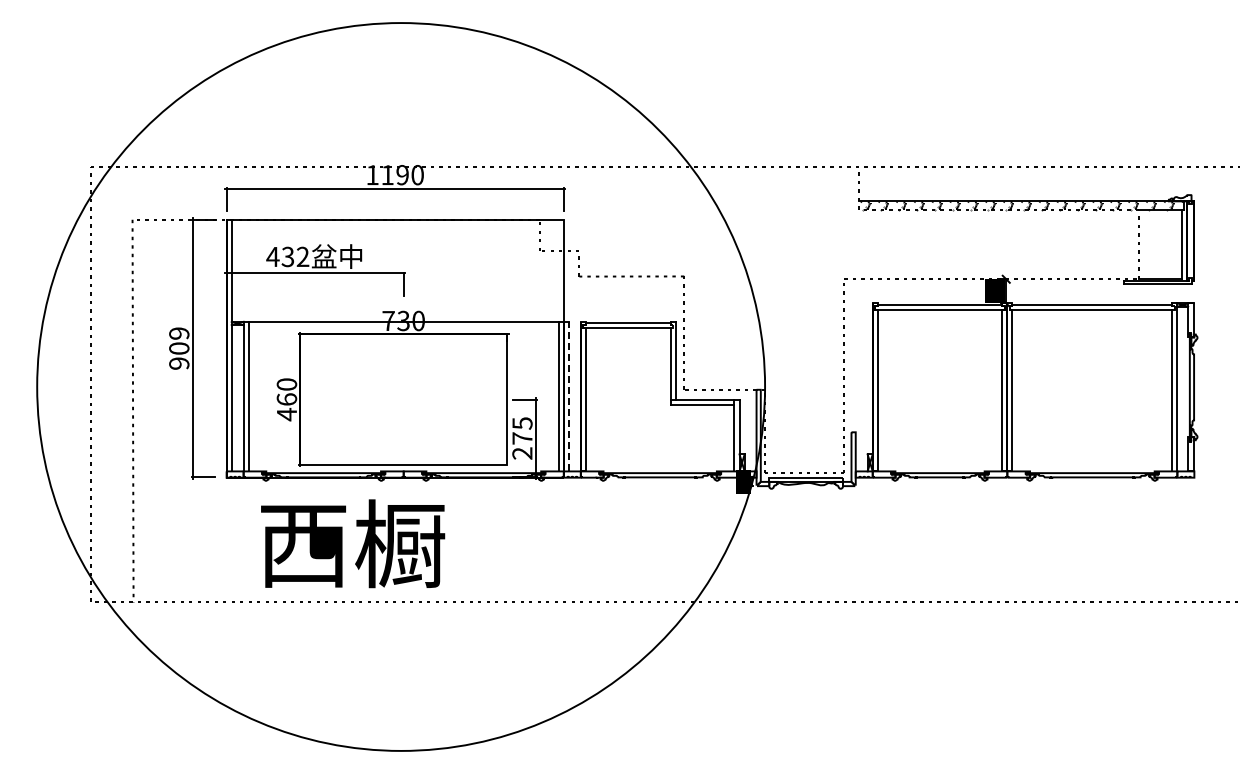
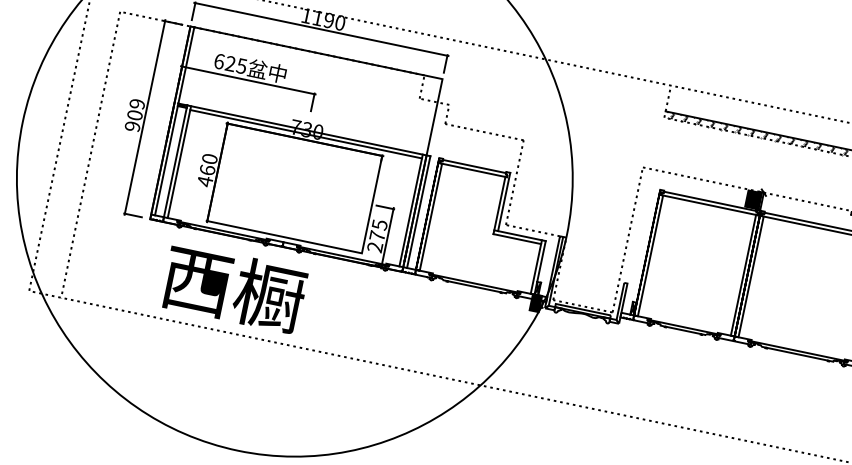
text: (287, 256) -> (230, 63), 432 -> 625
line: (403, 326) -> (306, 133), added
line: (568, 396) -> (418, 211), dashed -> solid

